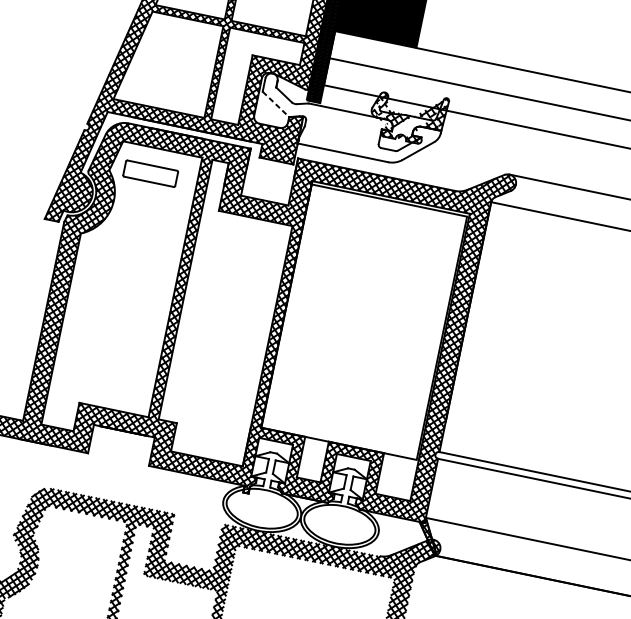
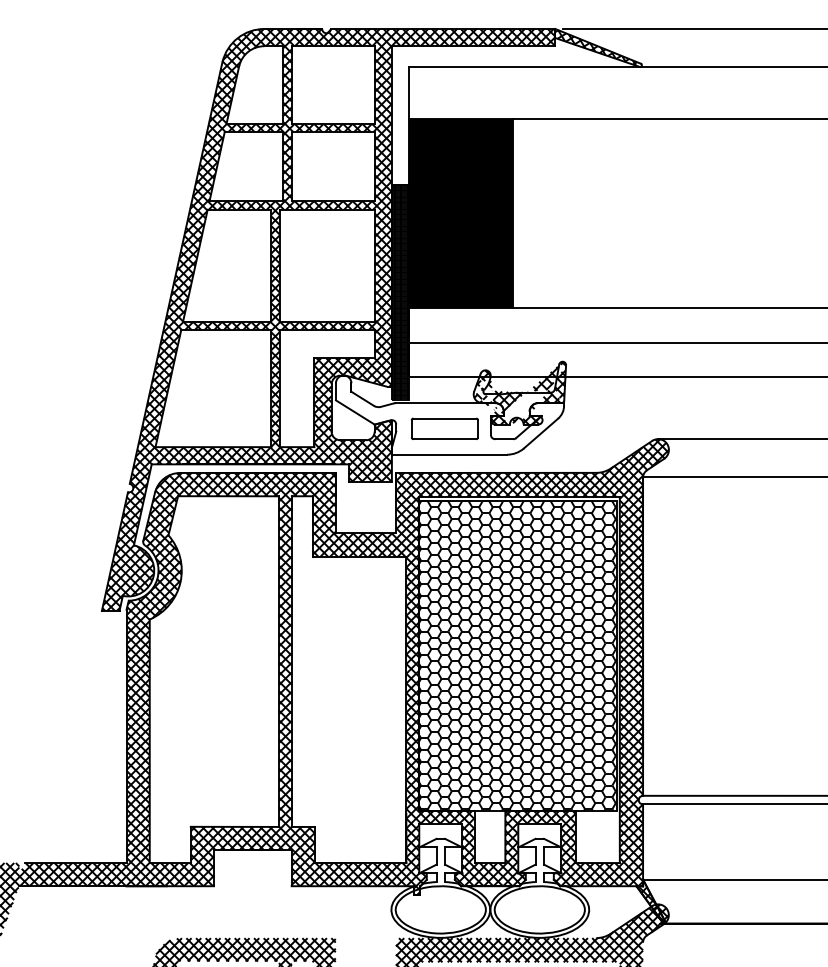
line: (276, 104) -> (355, 412), dashed -> solid
part: (150, 173) -> (444, 428), moved
hatch: (364, 322) -> (518, 656), added

